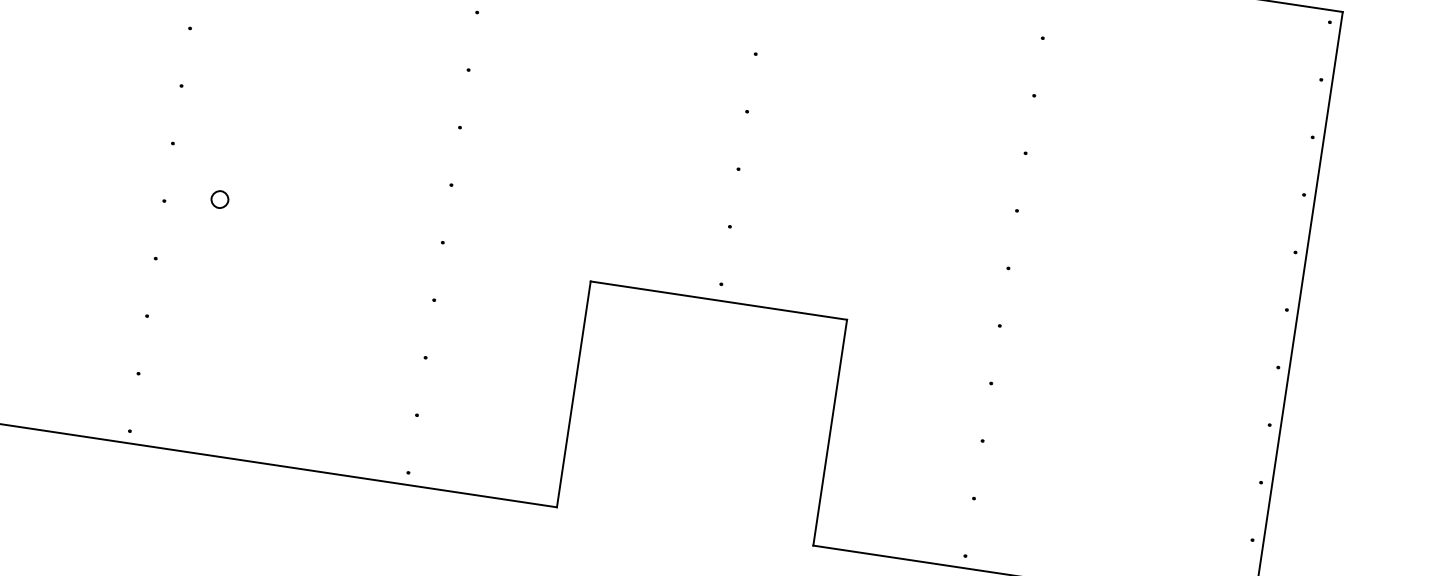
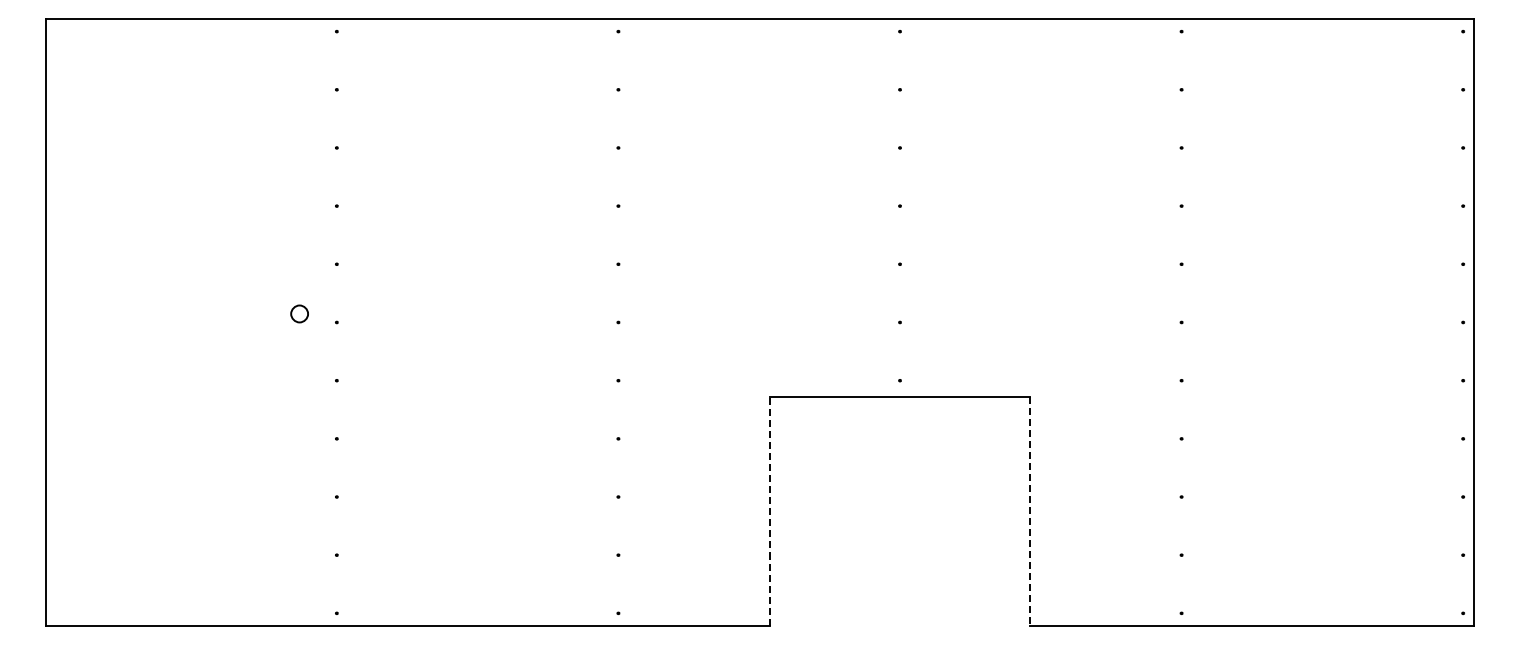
part: (219, 199) -> (299, 313), moved
line: (574, 393) -> (770, 510), solid -> dashed
line: (830, 432) -> (1029, 511), solid -> dashed

